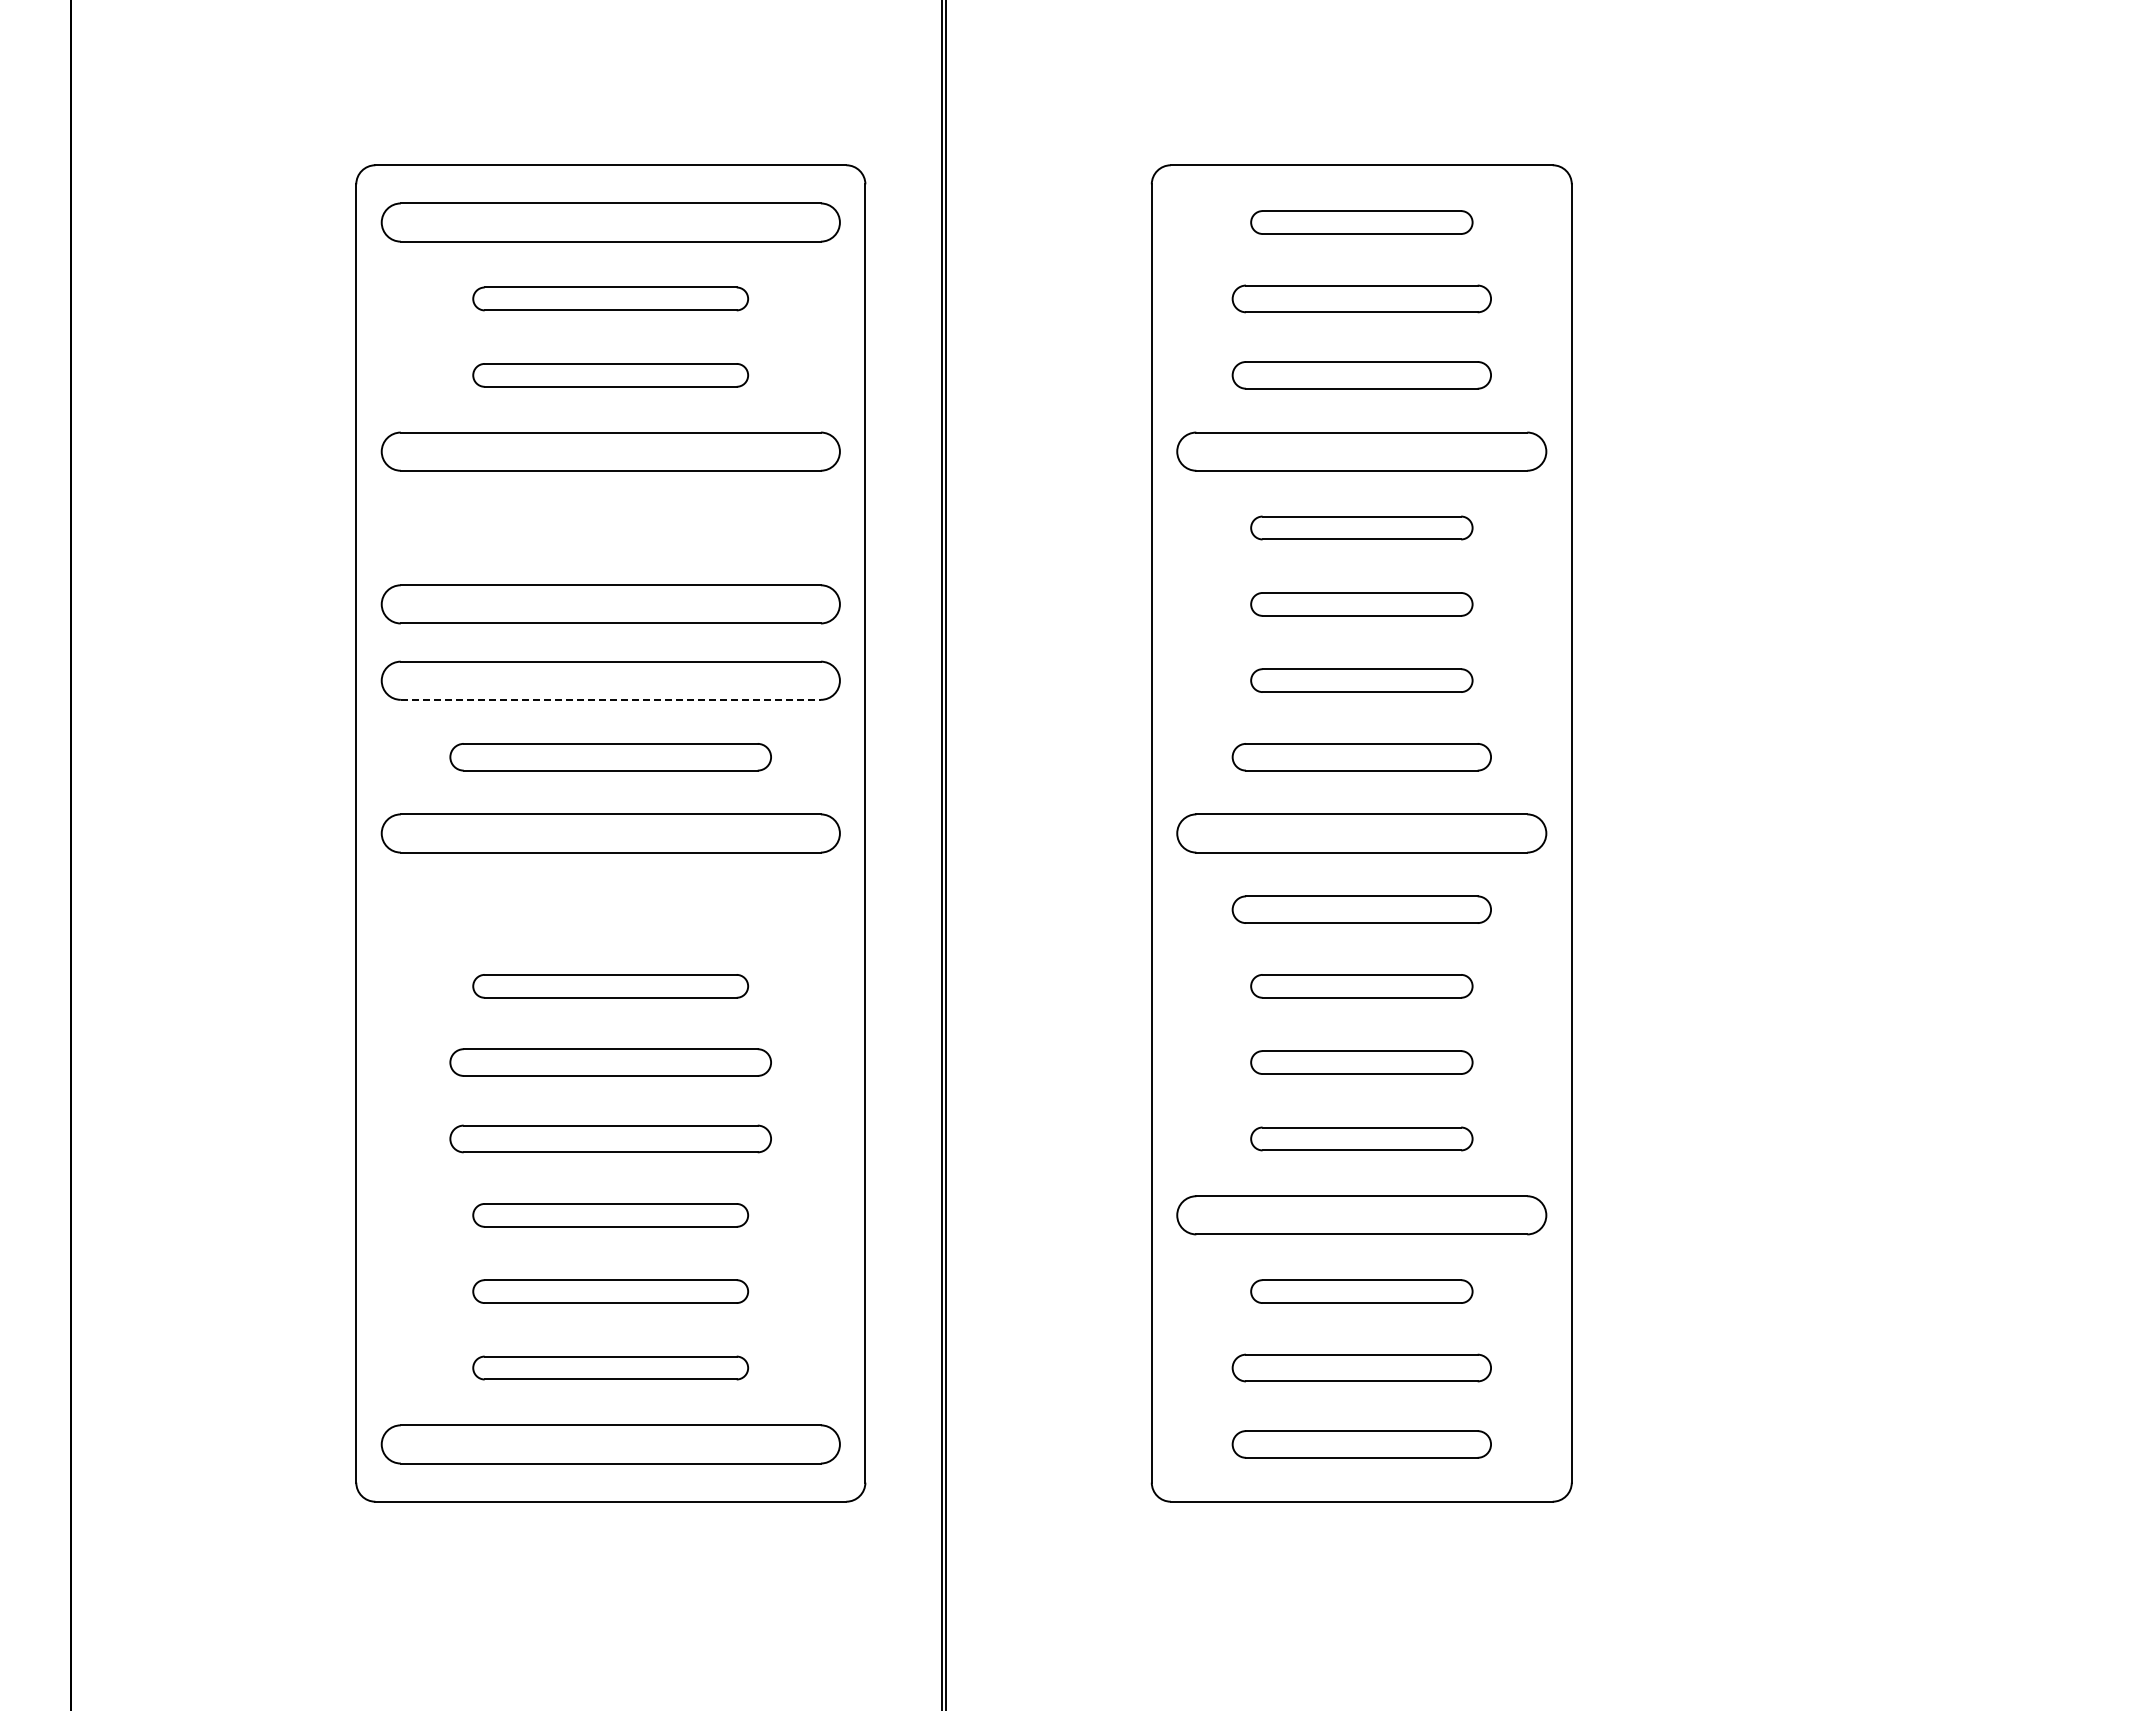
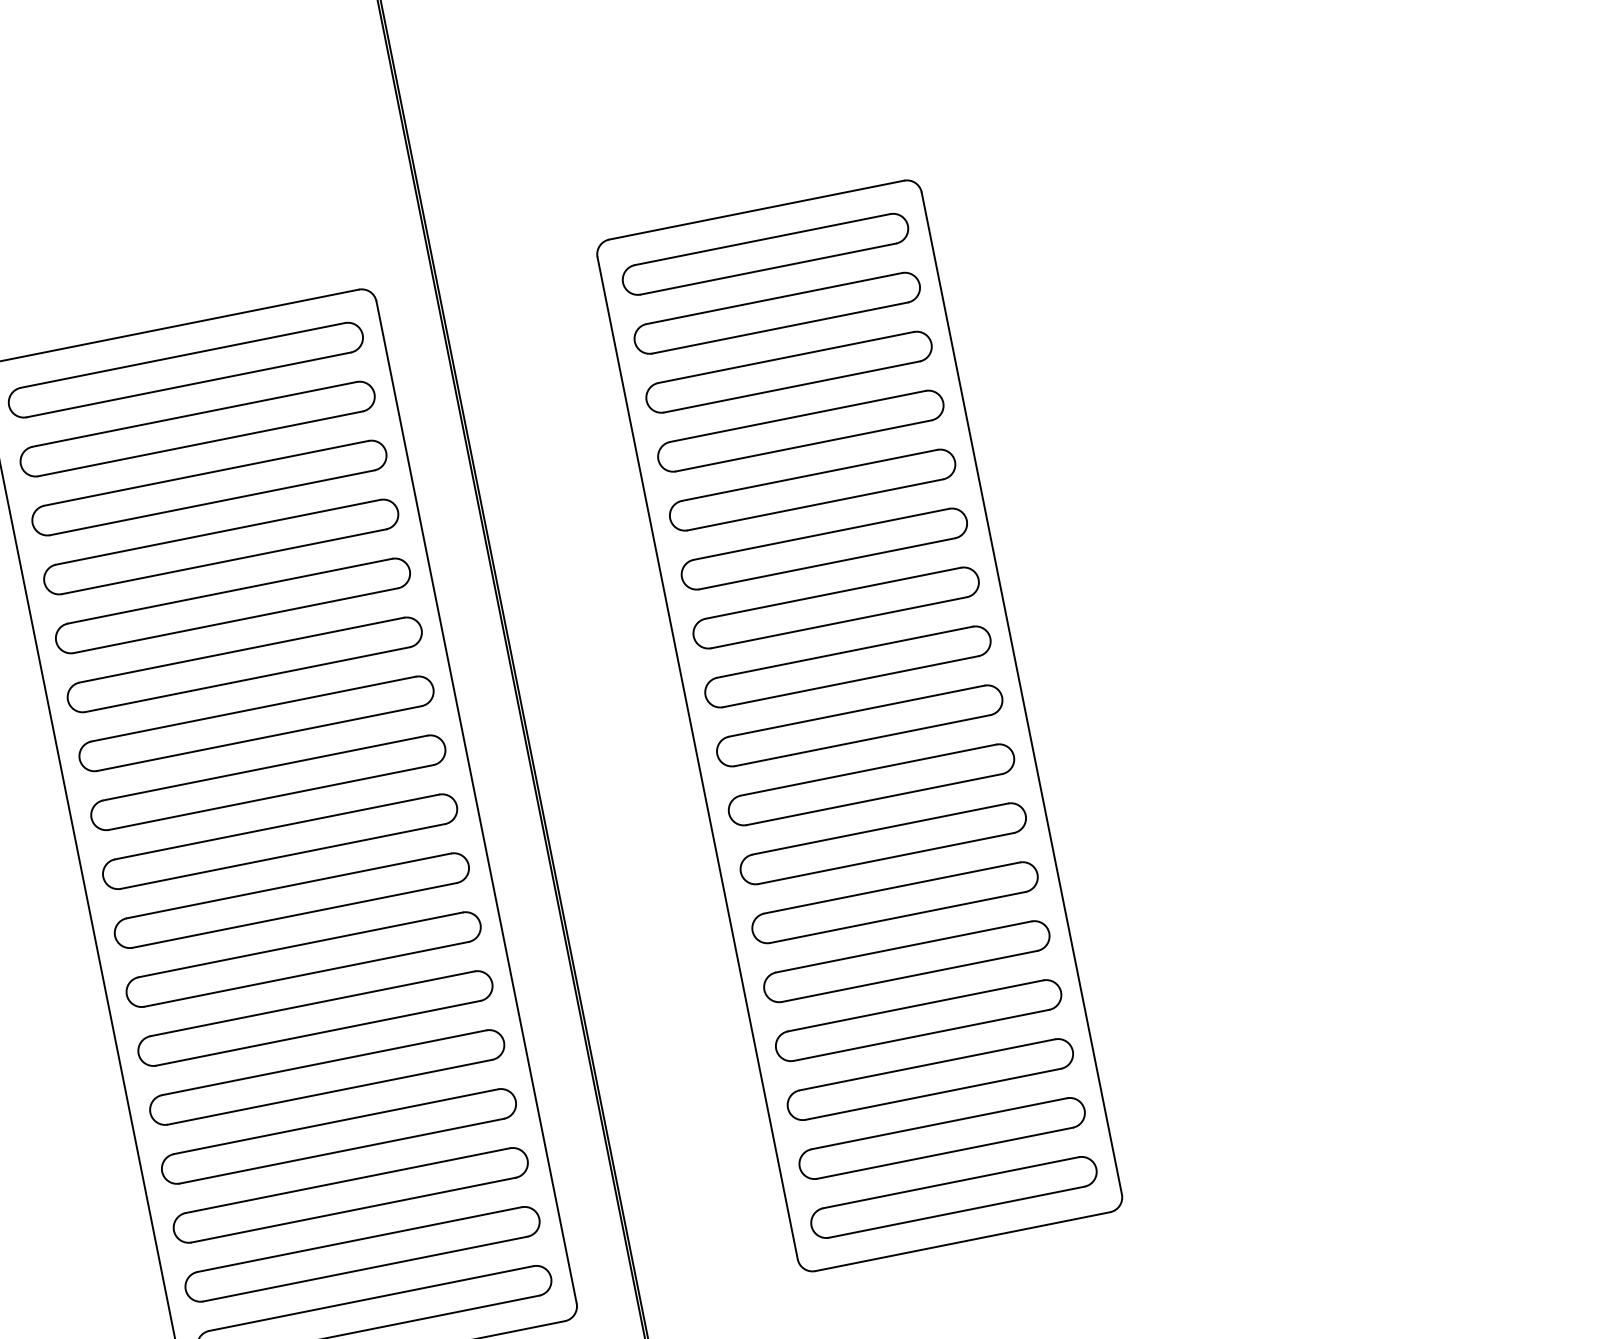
part: (1361, 222) -> (765, 254), size x1.67
part: (610, 298) -> (197, 428), size x1.67
part: (1361, 298) -> (777, 313), size x1.43
part: (610, 375) -> (209, 488), size x1.67
part: (1361, 375) -> (788, 372), size x1.43
part: (610, 527) -> (232, 605), added
part: (1361, 527) -> (812, 489), size x1.67
part: (1361, 604) -> (824, 549), size x1.67
part: (1361, 680) -> (835, 607), size x1.67
line: (611, 699) -> (259, 738), dashed -> solid
part: (610, 757) -> (268, 783), size x1.43
part: (1361, 757) -> (847, 667), size x1.43
part: (610, 909) -> (291, 900), added
part: (1361, 909) -> (871, 784), size x1.43
part: (610, 986) -> (303, 959), size x1.67
part: (1361, 986) -> (883, 844), size x1.67
part: (610, 1062) -> (315, 1018), size x1.43
part: (1361, 1062) -> (894, 902), size x1.67
part: (610, 1138) -> (326, 1077), size x1.43
part: (1361, 1138) -> (906, 961), size x1.67
part: (610, 1215) -> (338, 1136), size x1.67
part: (610, 1291) -> (350, 1195), size x1.67
part: (1361, 1291) -> (930, 1079), size x1.67
part: (610, 1367) -> (362, 1253), size x1.67
part: (1361, 1367) -> (941, 1138), size x1.43
part: (1361, 1444) -> (953, 1197), size x1.43

